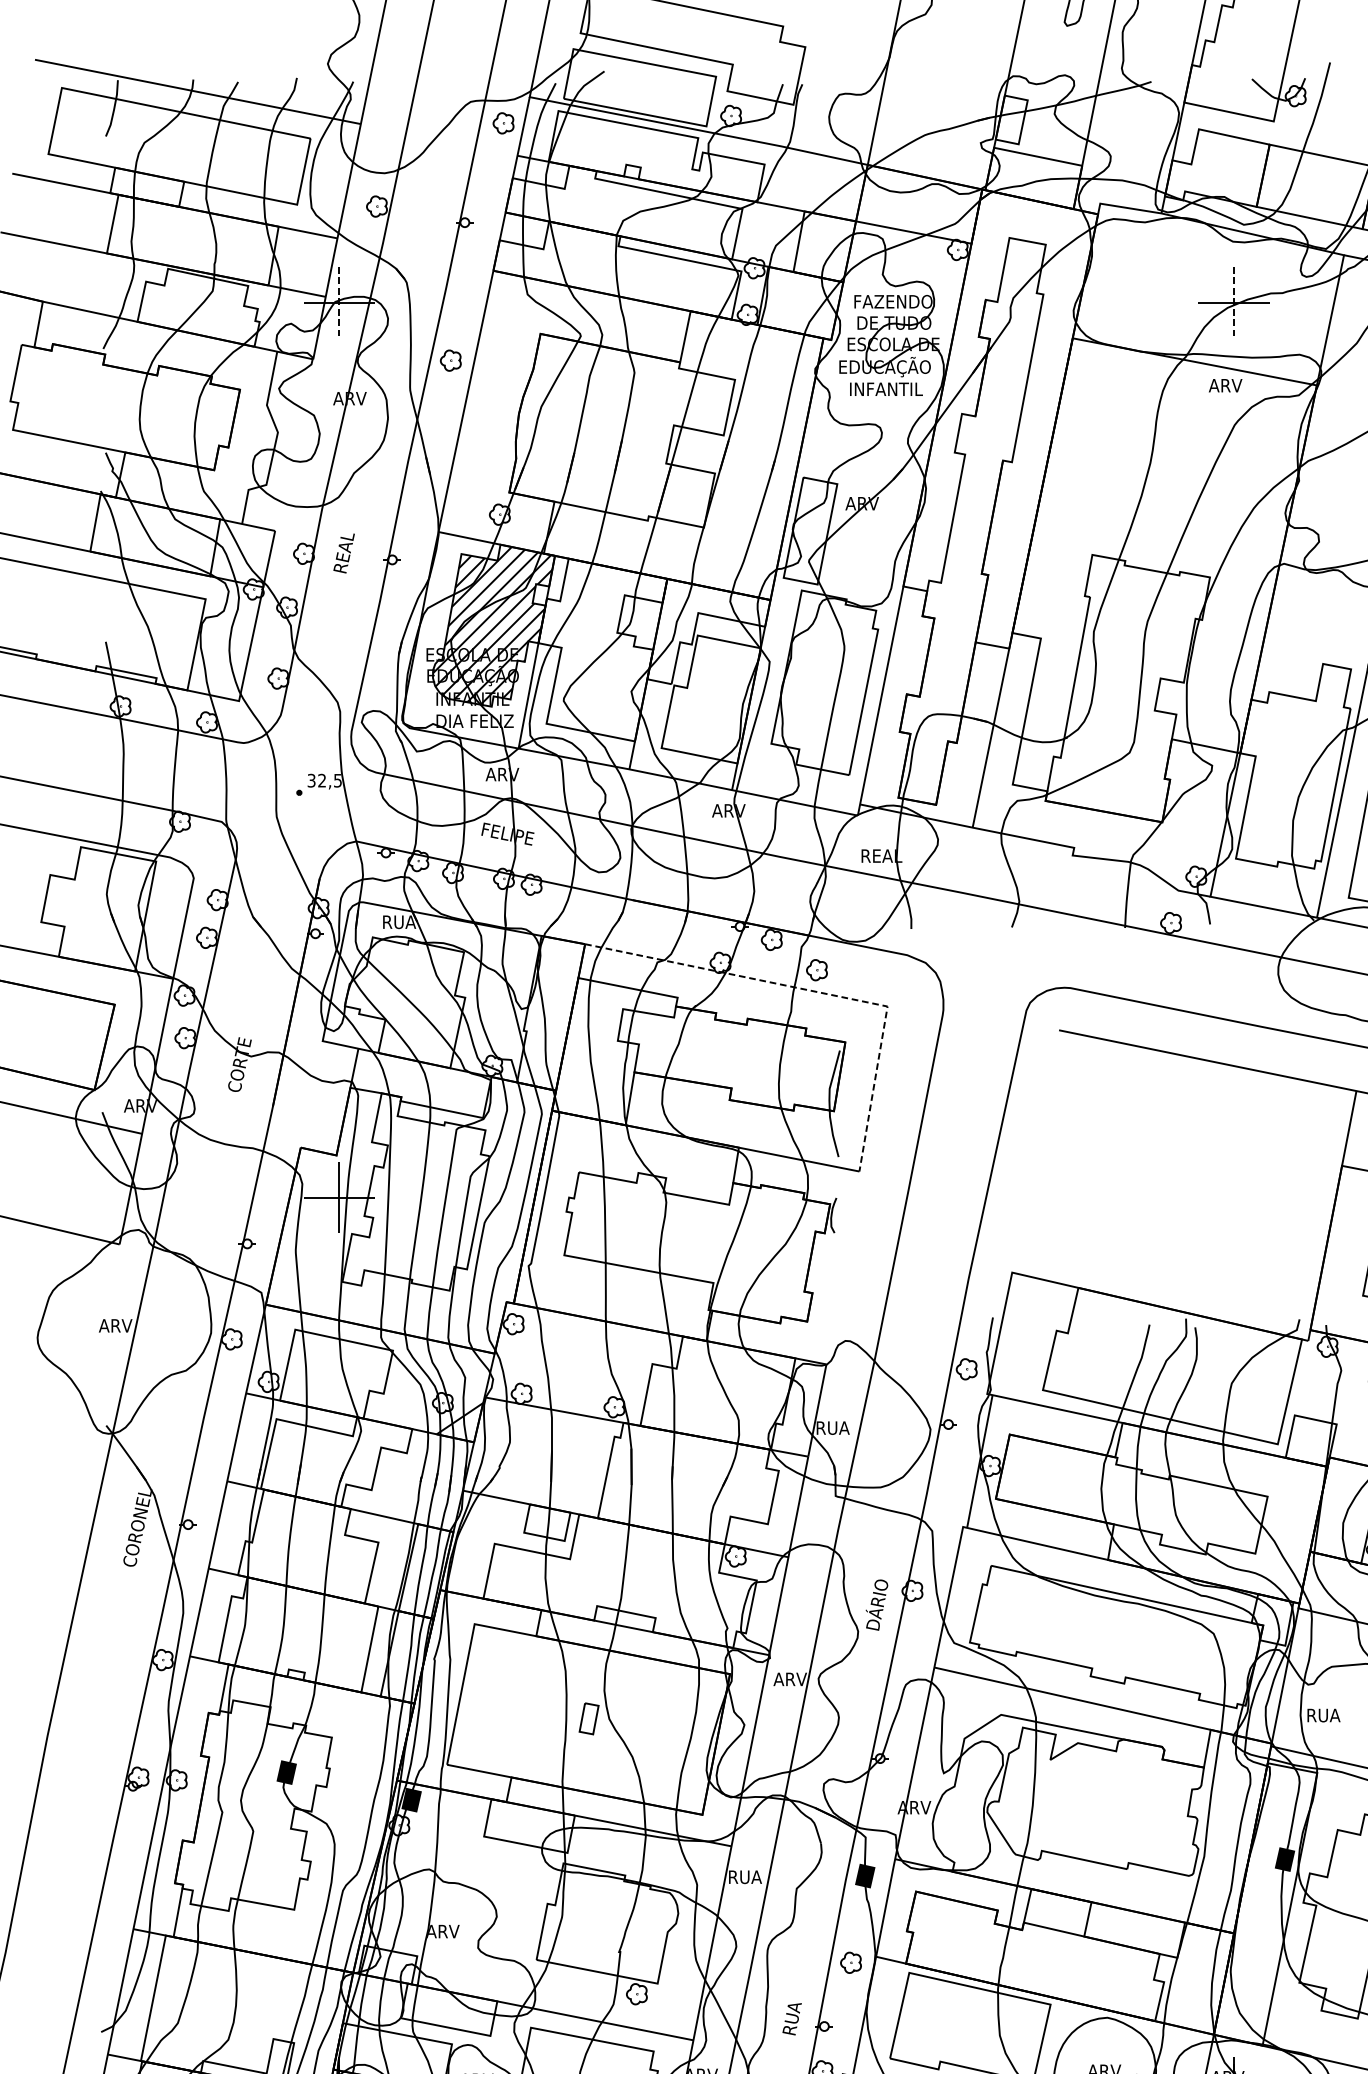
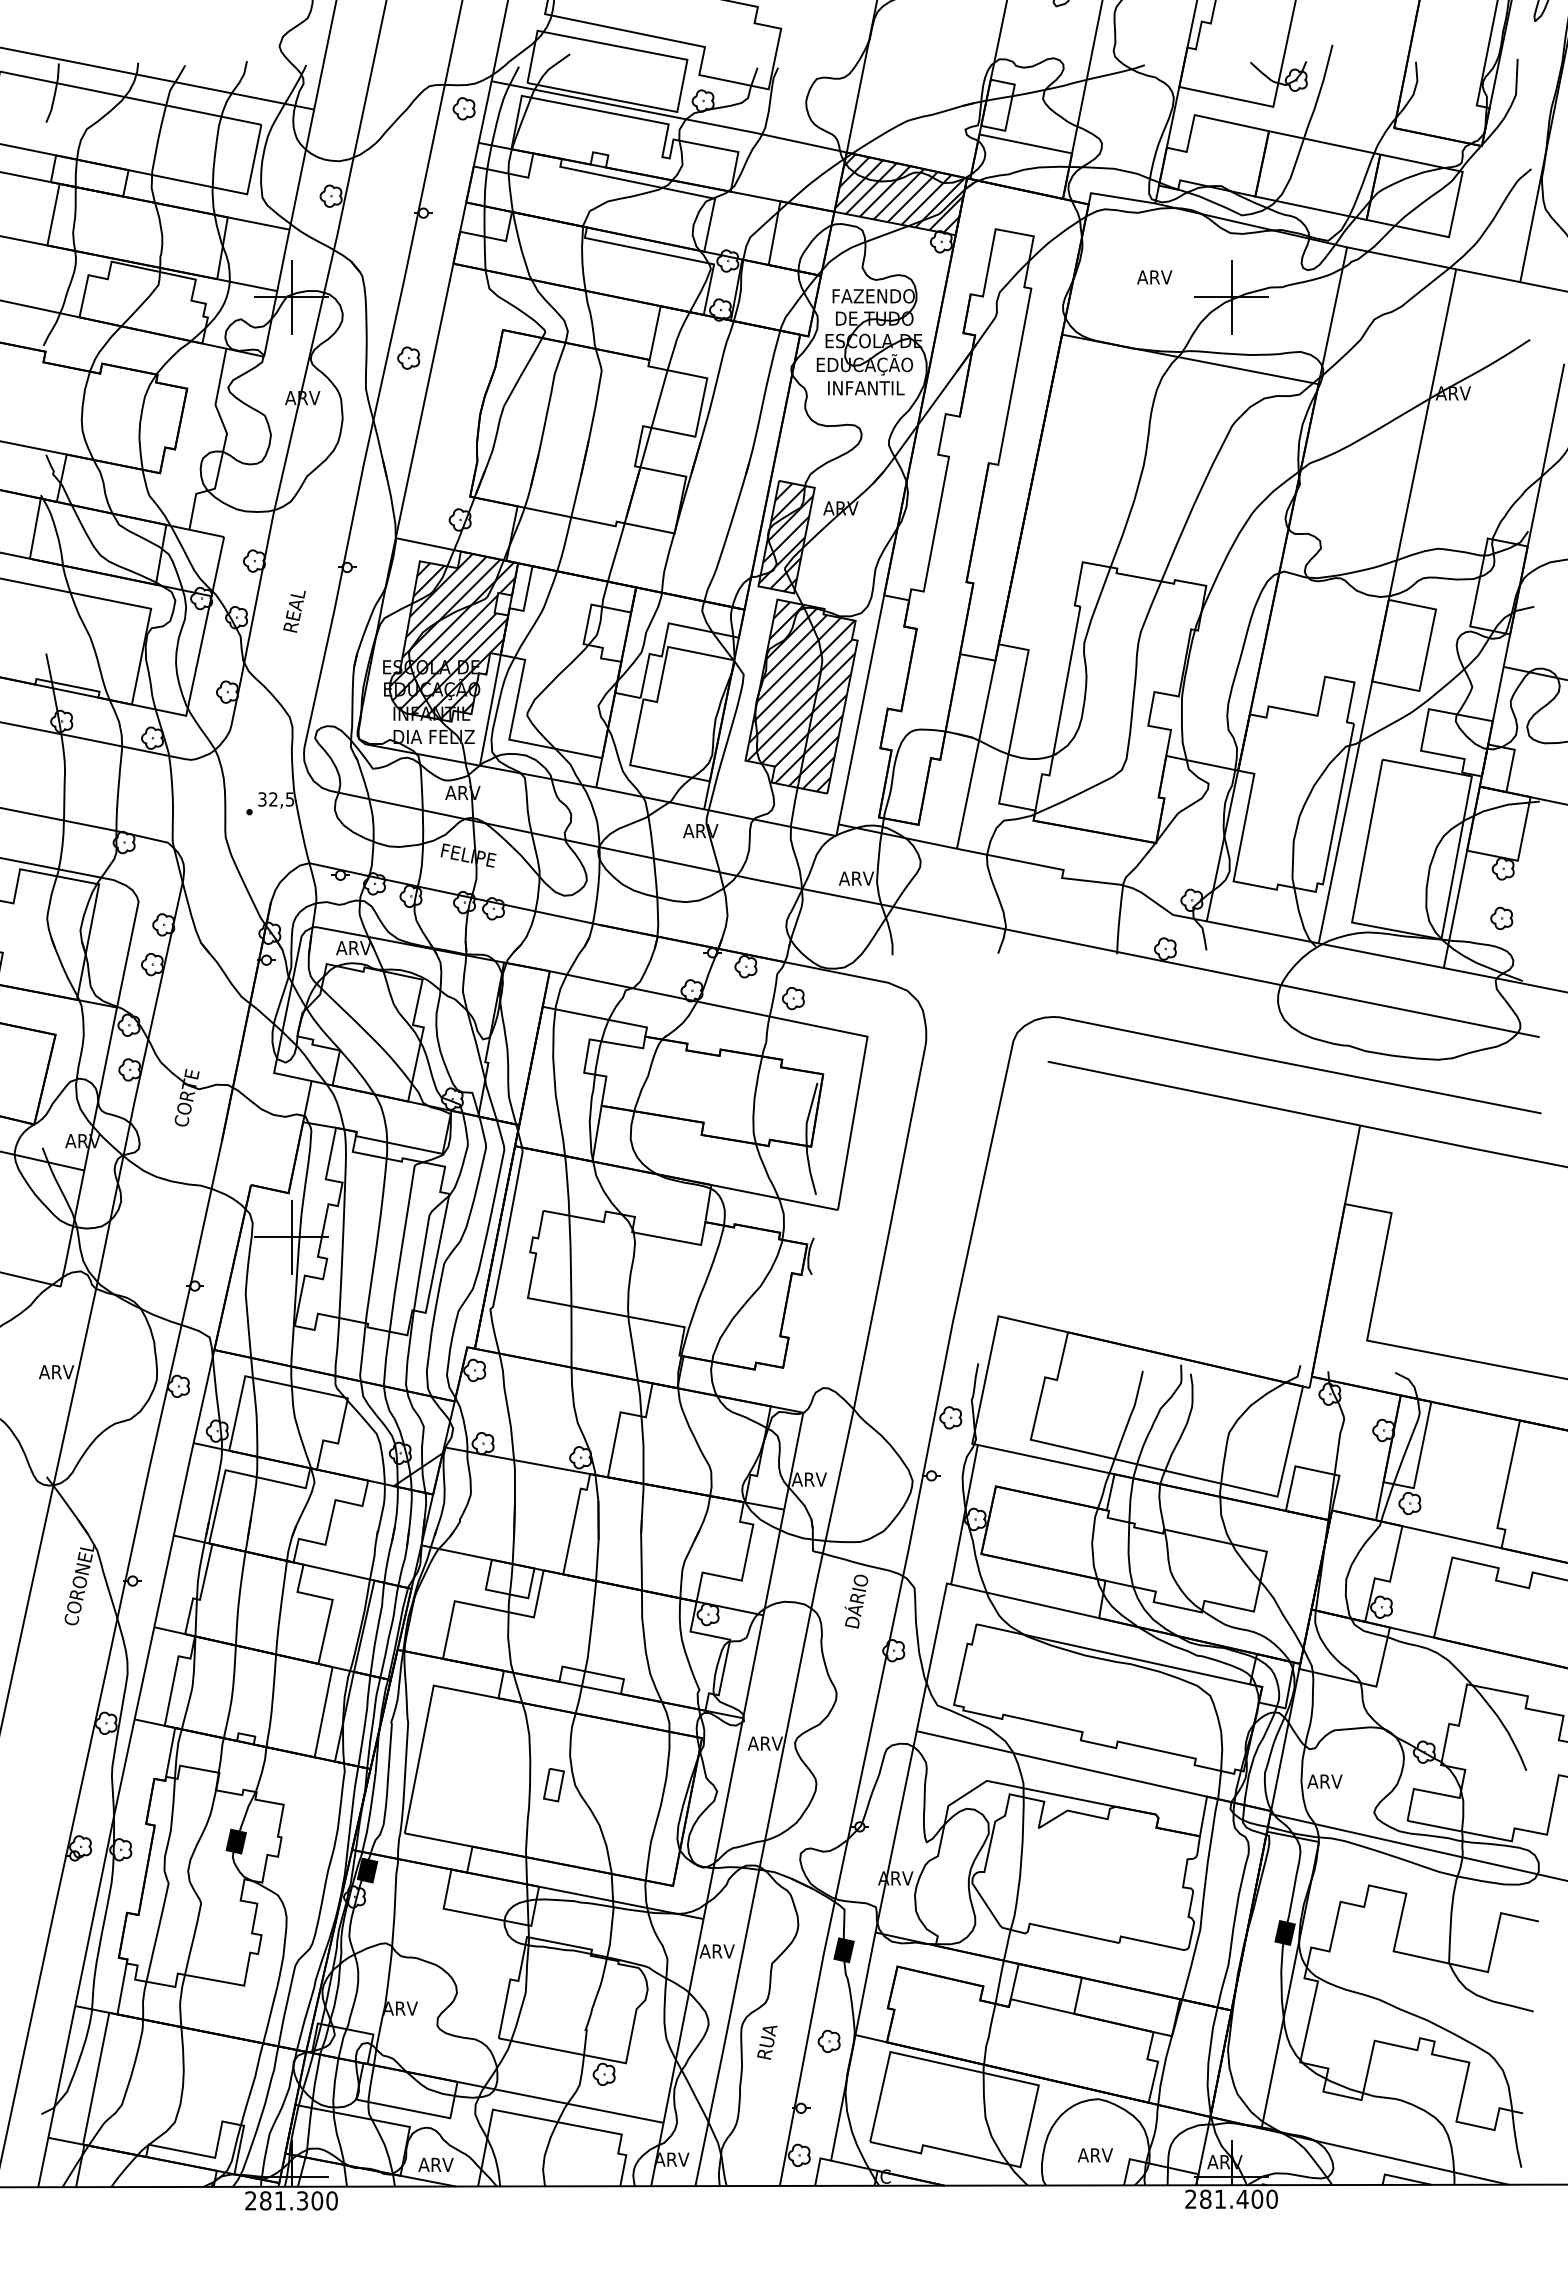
hatch: (918, 203) -> (900, 193), added
line: (339, 302) -> (291, 297), dashed -> solid
line: (1233, 302) -> (1231, 297), dashed -> solid
text: (1225, 385) -> (1154, 277), moved
hatch: (810, 531) -> (786, 537), added
text: (344, 553) -> (294, 611), moved
hatch: (824, 682) -> (801, 696), added
text: (880, 855) -> (860, 878), REAL -> ARV
text: (399, 922) -> (354, 948), RUA -> ARV
line: (819, 992) -> (795, 1021), dashed -> solid
text: (832, 1427) -> (809, 1479), RUA -> ARV
text: (877, 1605) -> (856, 1601), moved
text: (1323, 1715) -> (1325, 1781), RUA -> ARV
text: (744, 1877) -> (717, 1951), RUA -> ARV
text: (792, 2019) -> (767, 2042), moved

